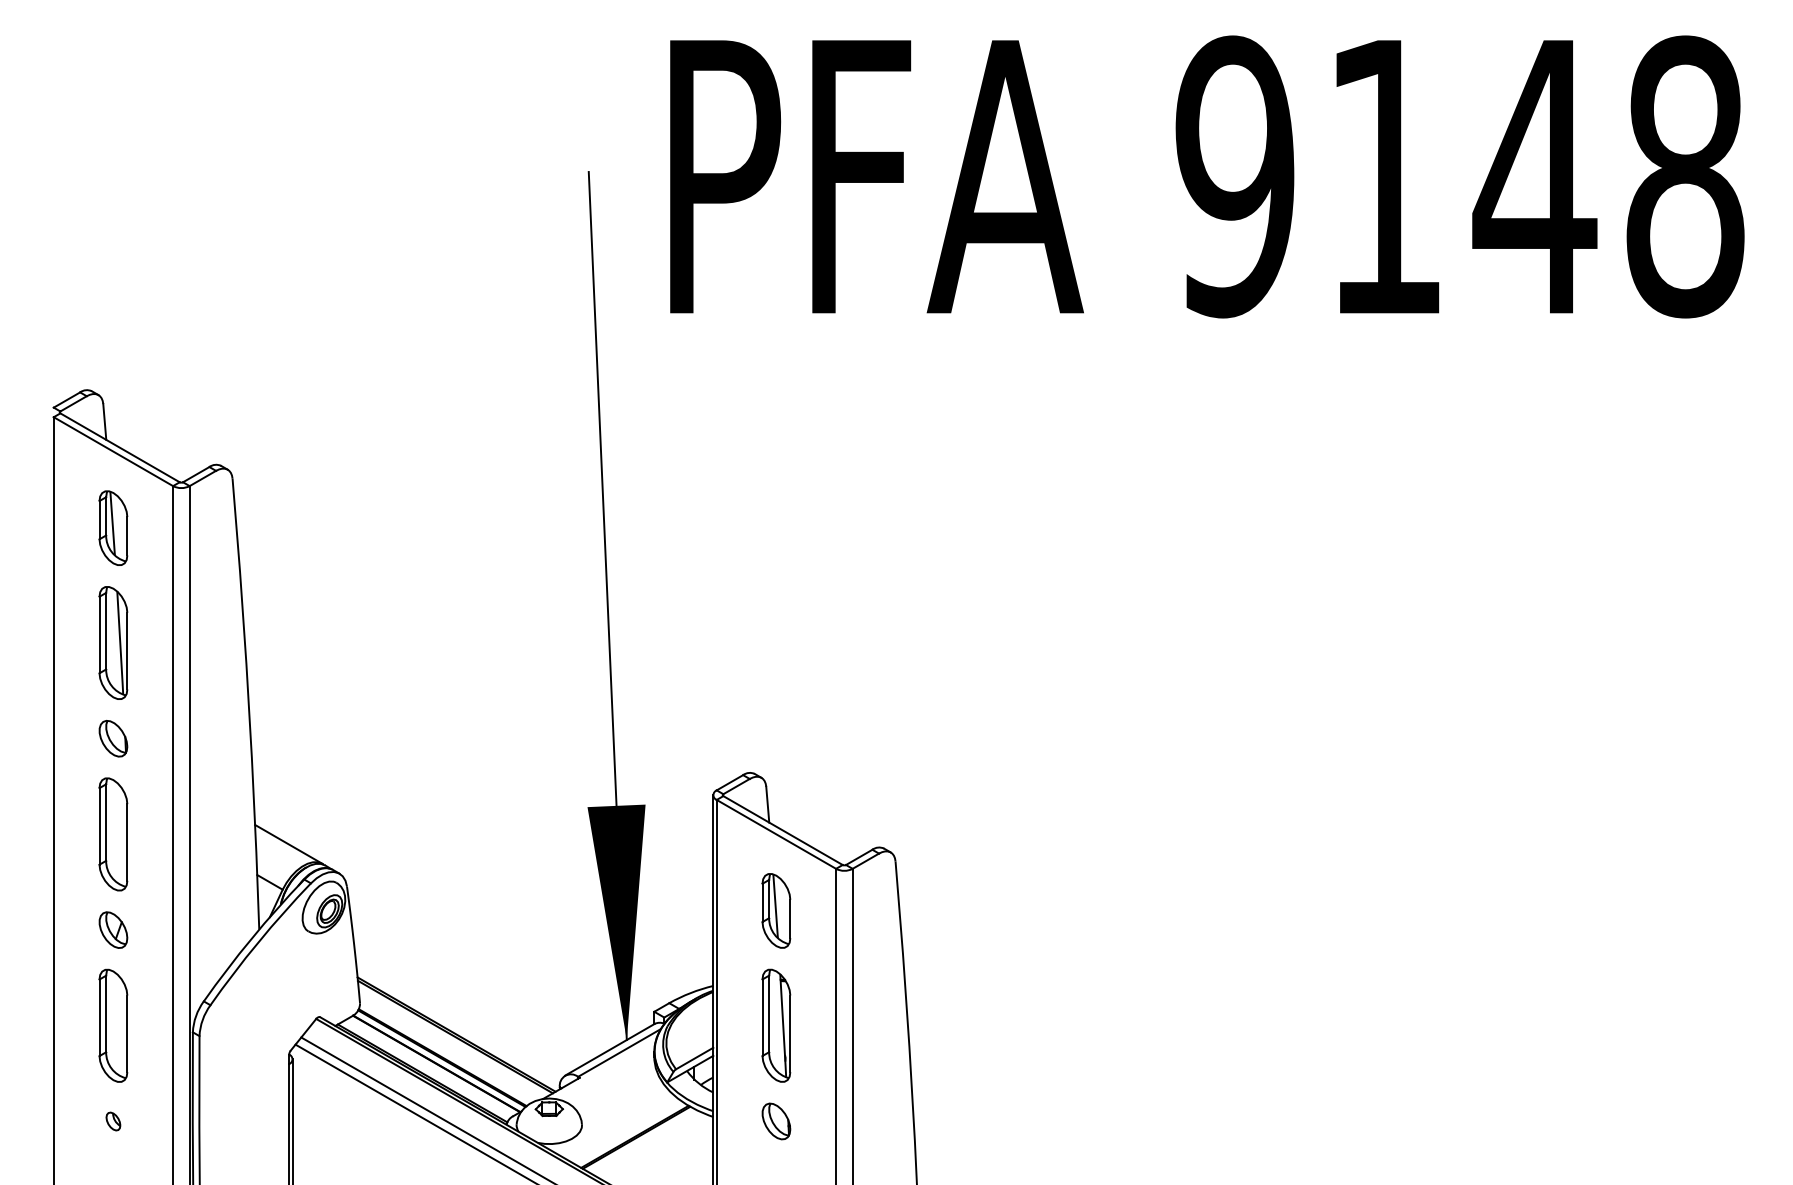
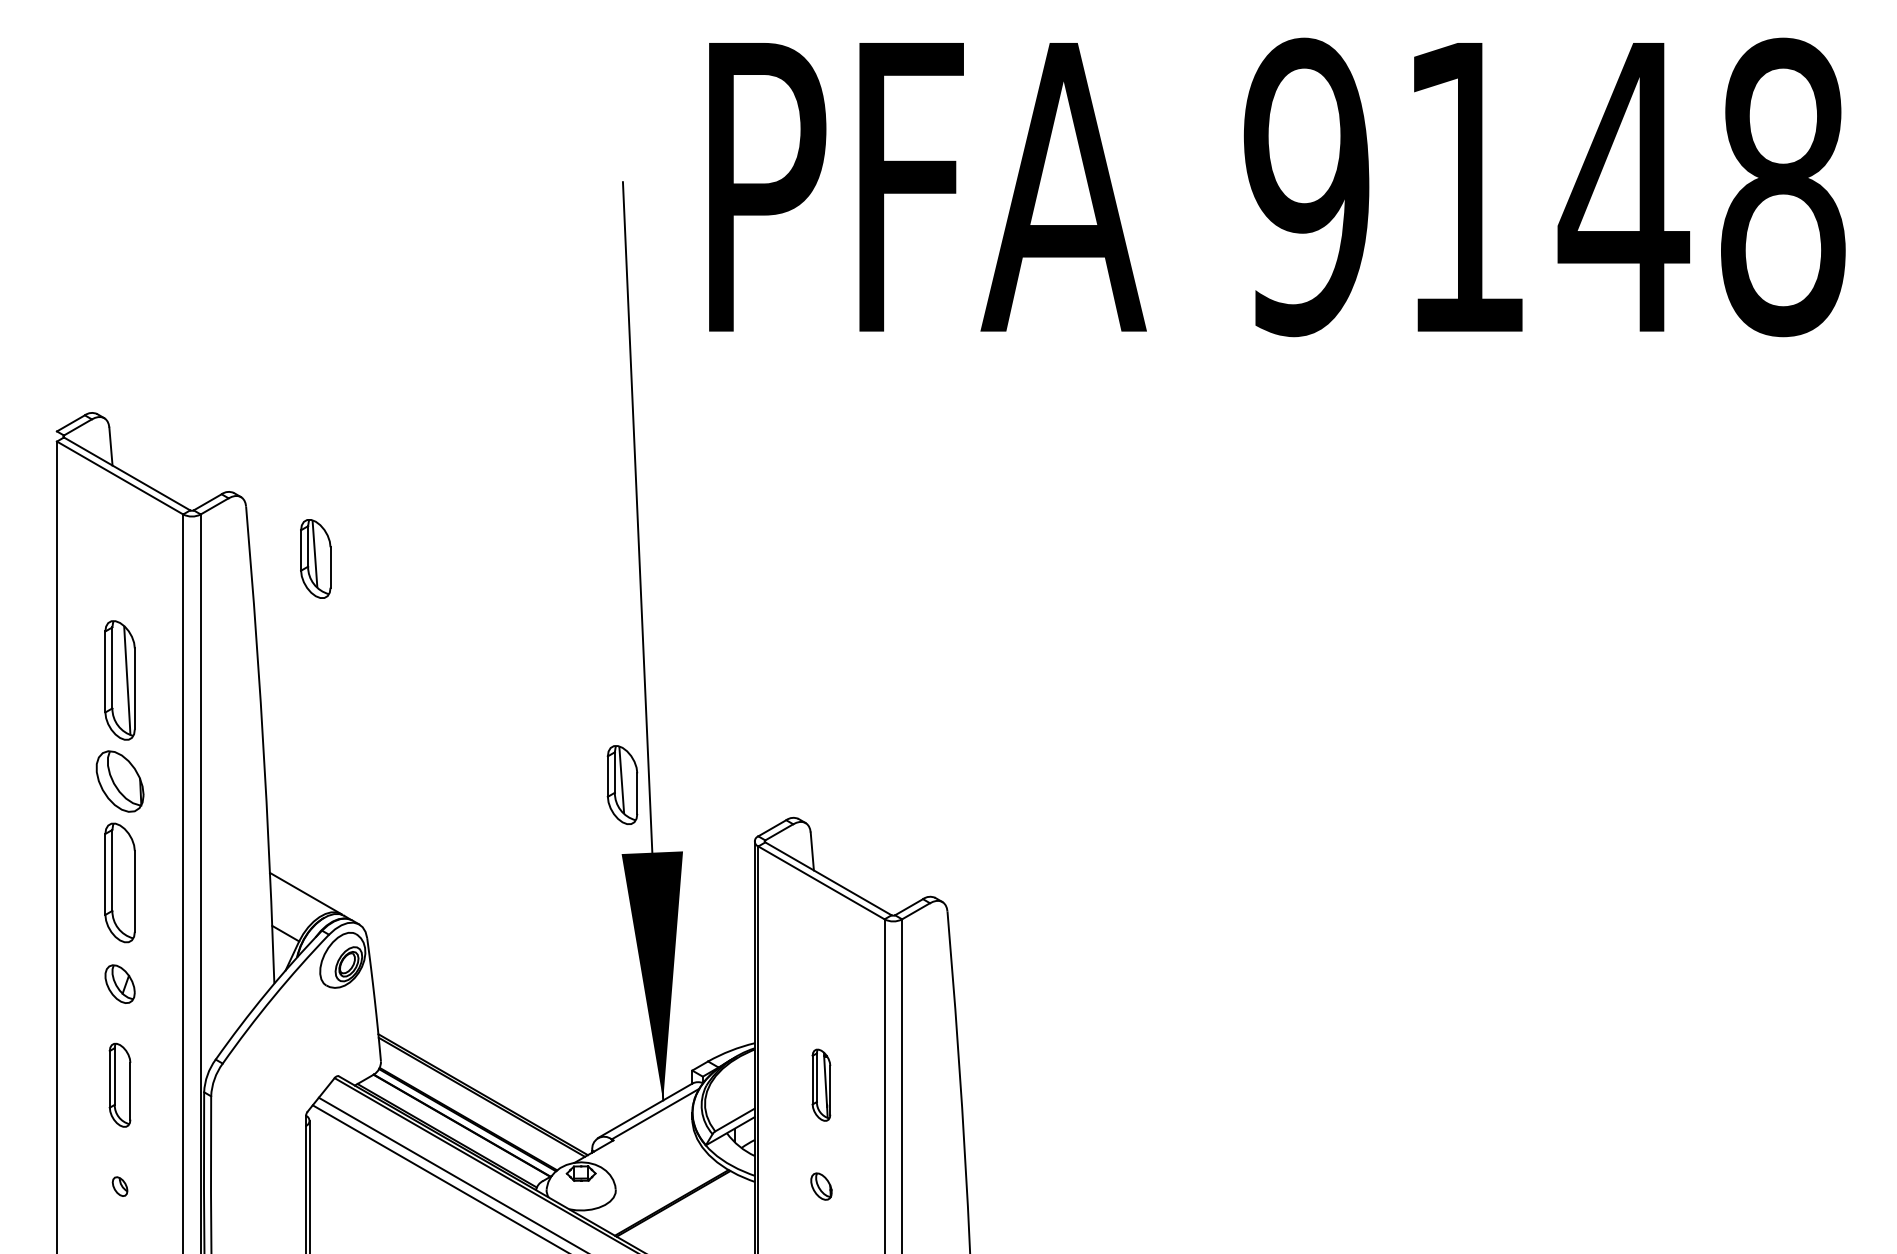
part: (113, 527) -> (315, 558), moved
part: (113, 738) -> (120, 781), size x1.6
part: (776, 910) -> (622, 784), moved
part: (113, 1025) -> (120, 1085), size x0.7
part: (776, 1025) -> (821, 1085), size x0.6
part: (776, 1121) -> (821, 1186), size x0.7

